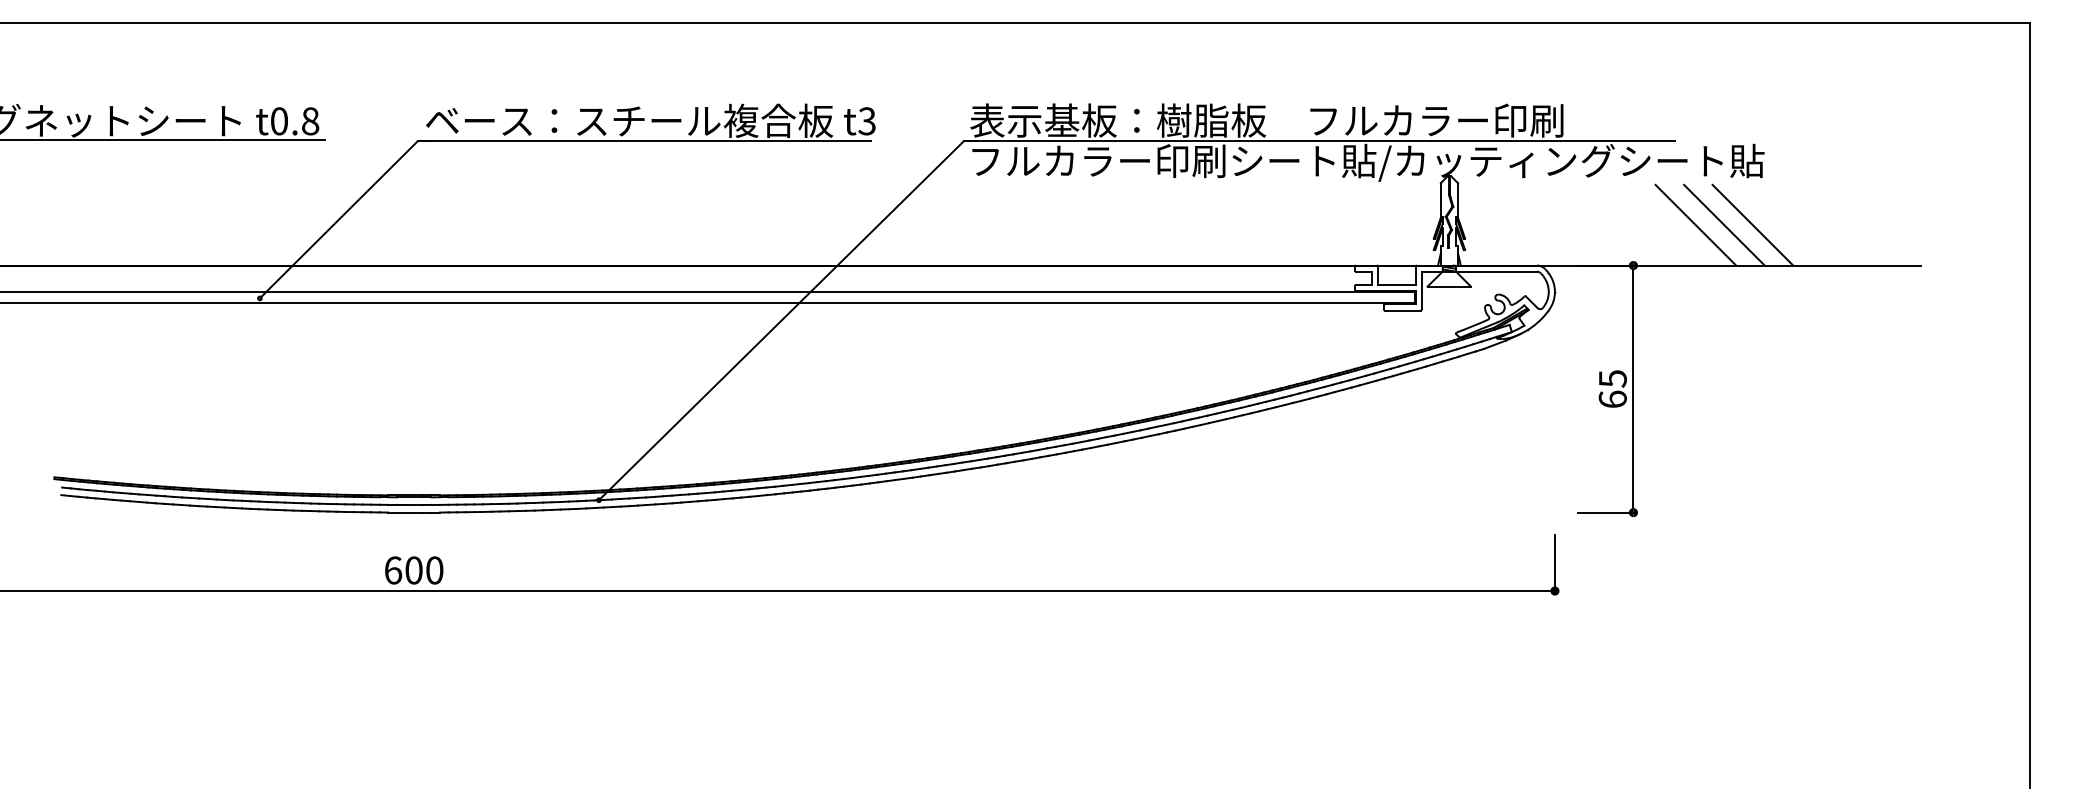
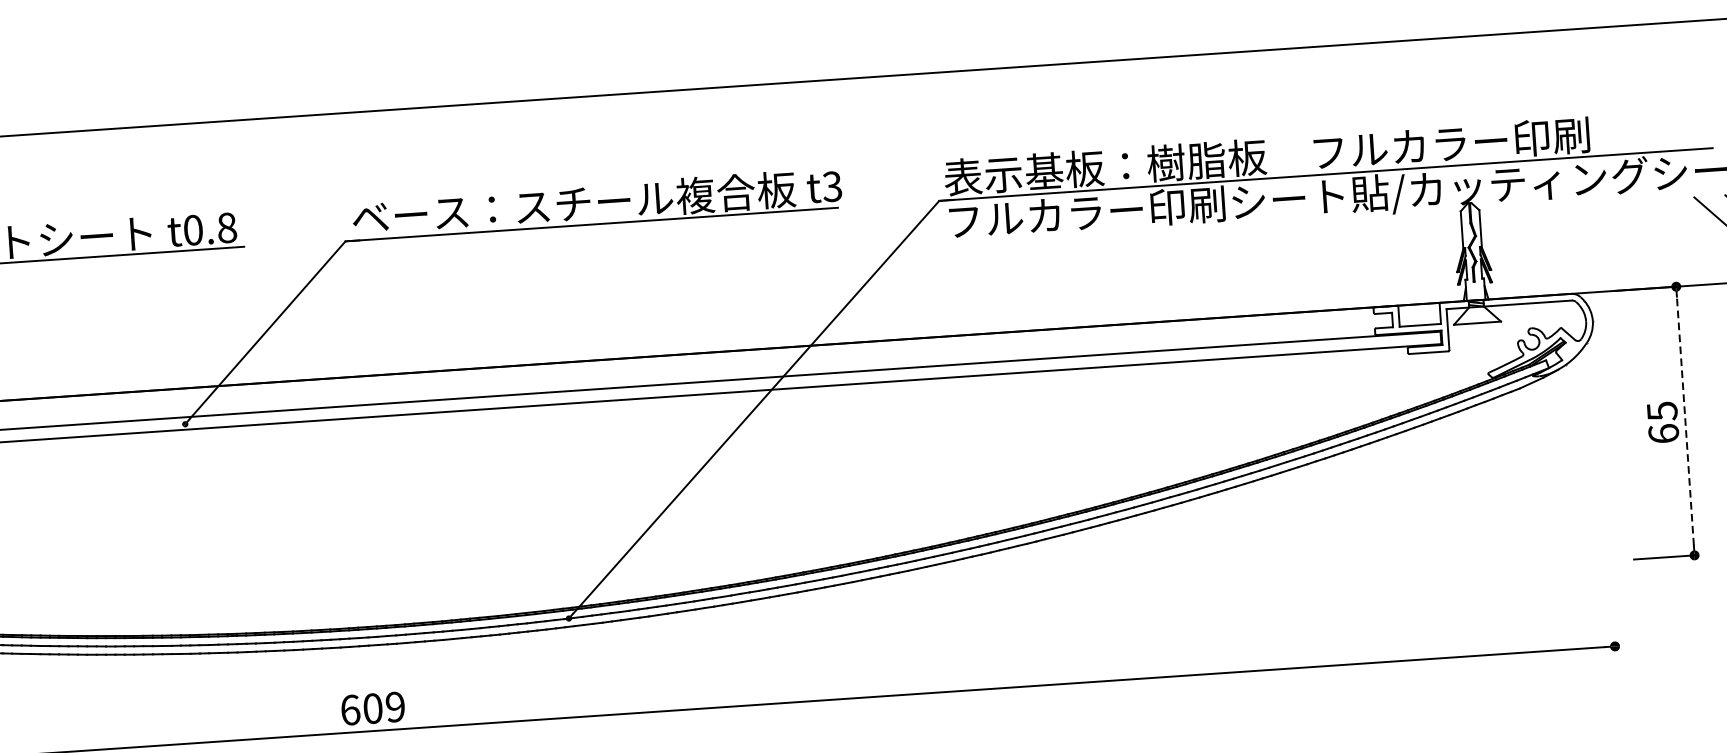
line: (1633, 388) -> (1685, 420), solid -> dashed
line: (1554, 563) -> (1612, 616), removed
text: (434, 570) -> (395, 707), 600 -> 609

